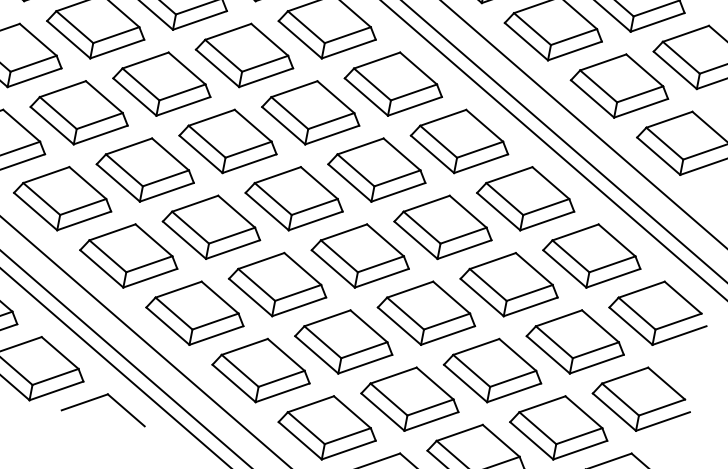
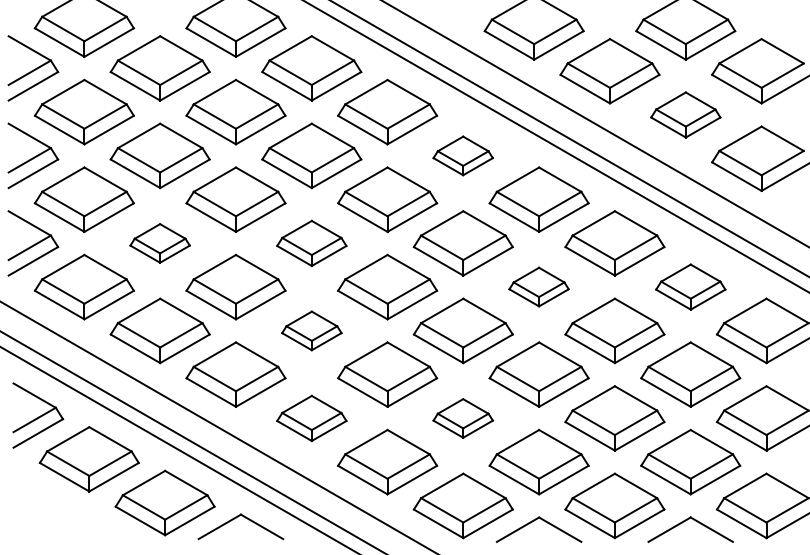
part: (393, 83) -> (462, 155), size x0.6
part: (620, 85) -> (685, 114), size x0.7
part: (79, 112) -> (159, 243), size x0.6
part: (228, 141) -> (311, 243), size x0.7
part: (211, 226) -> (311, 330), size x0.6
part: (443, 226) -> (538, 286), size x0.6
part: (592, 255) -> (690, 286), size x0.7
part: (195, 313) -> (311, 418), size x0.7
part: (343, 341) -> (462, 418), size x0.6

